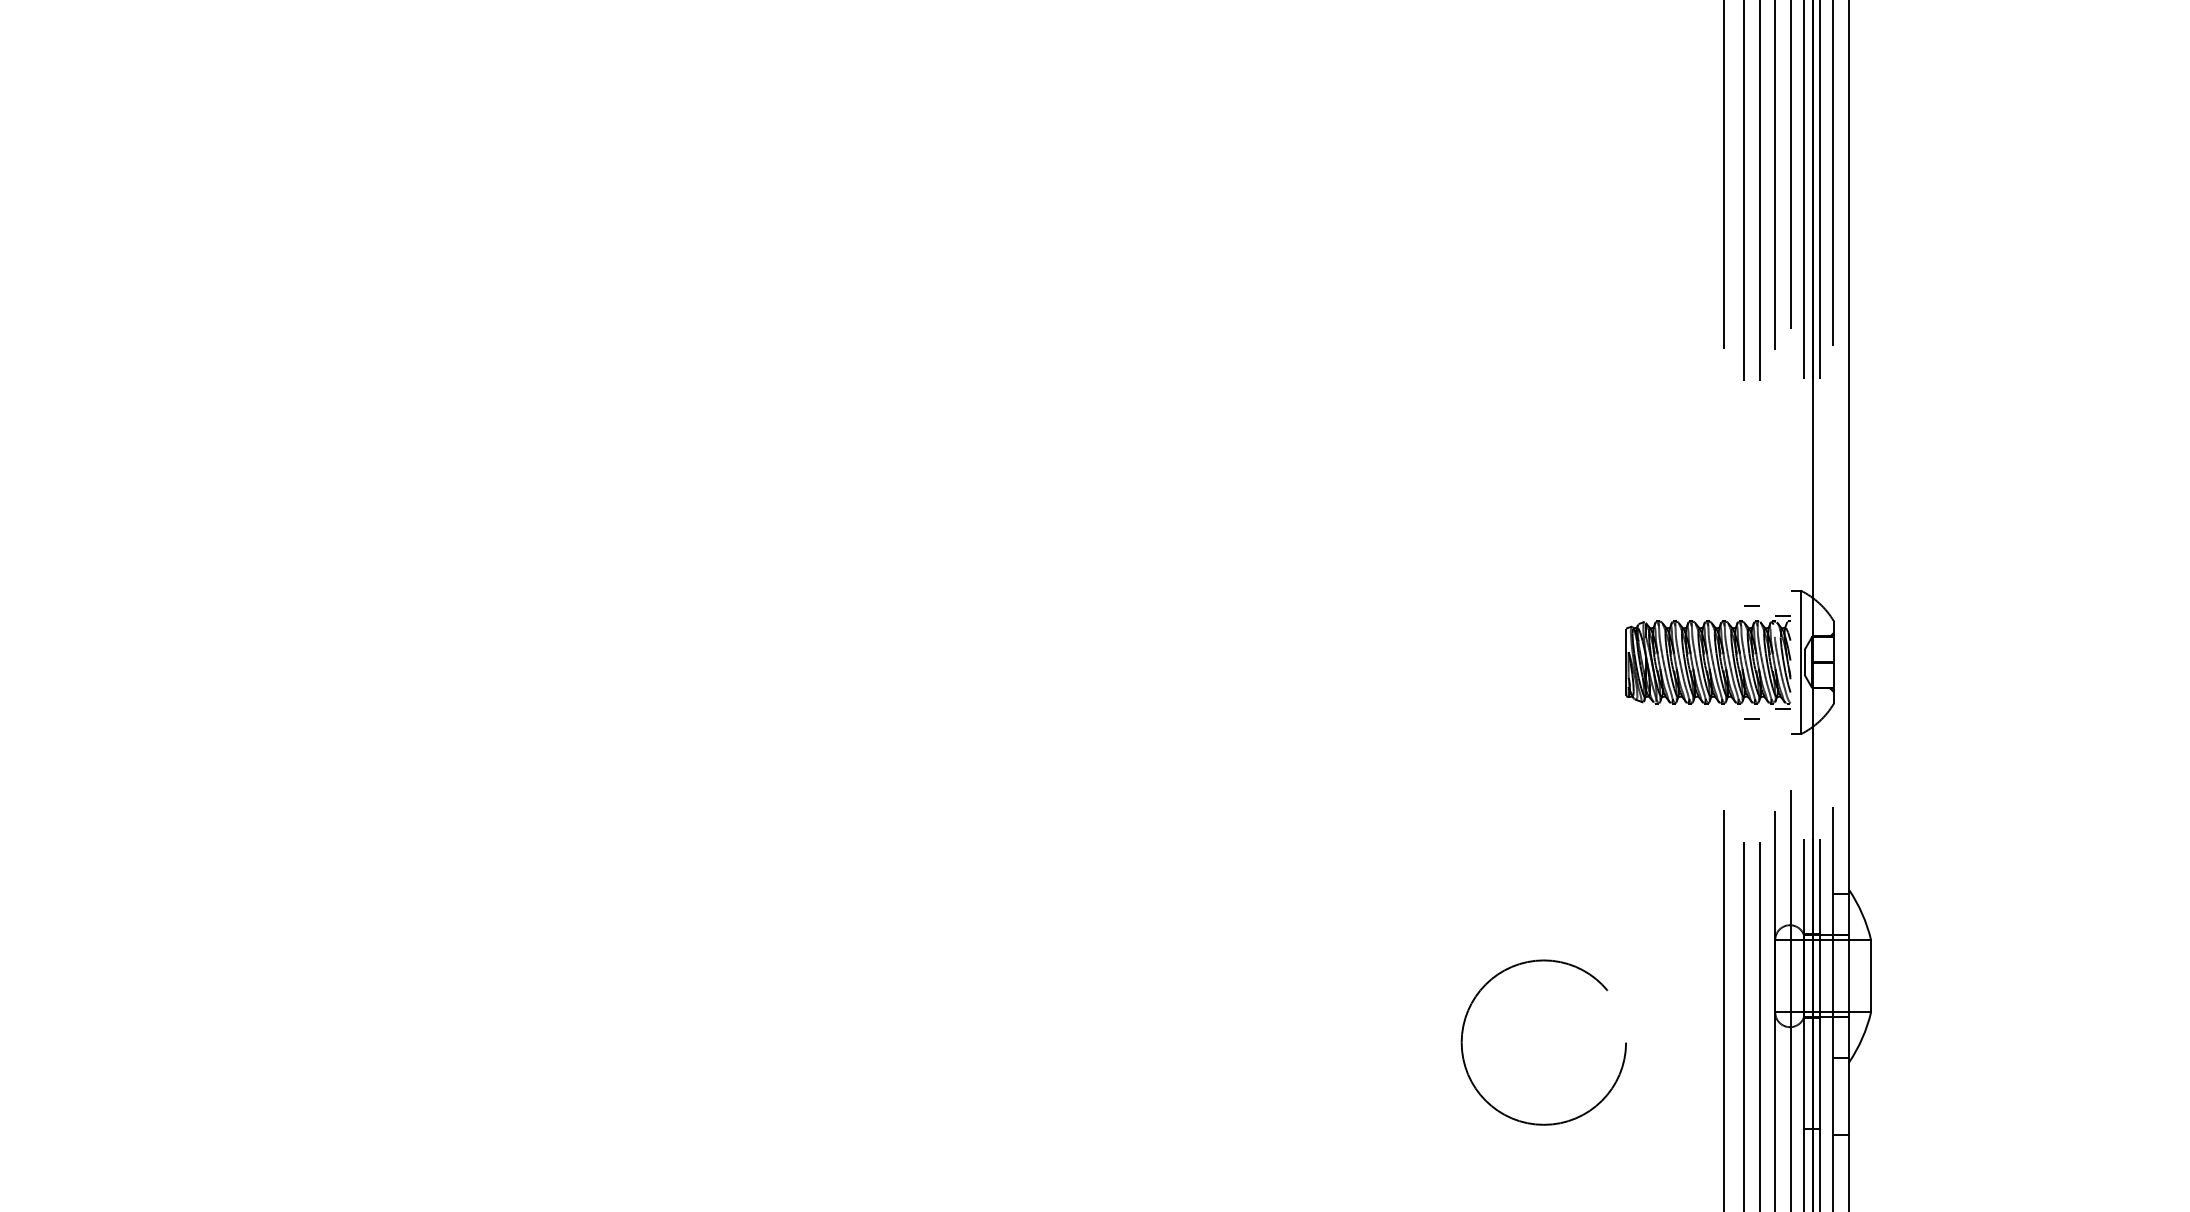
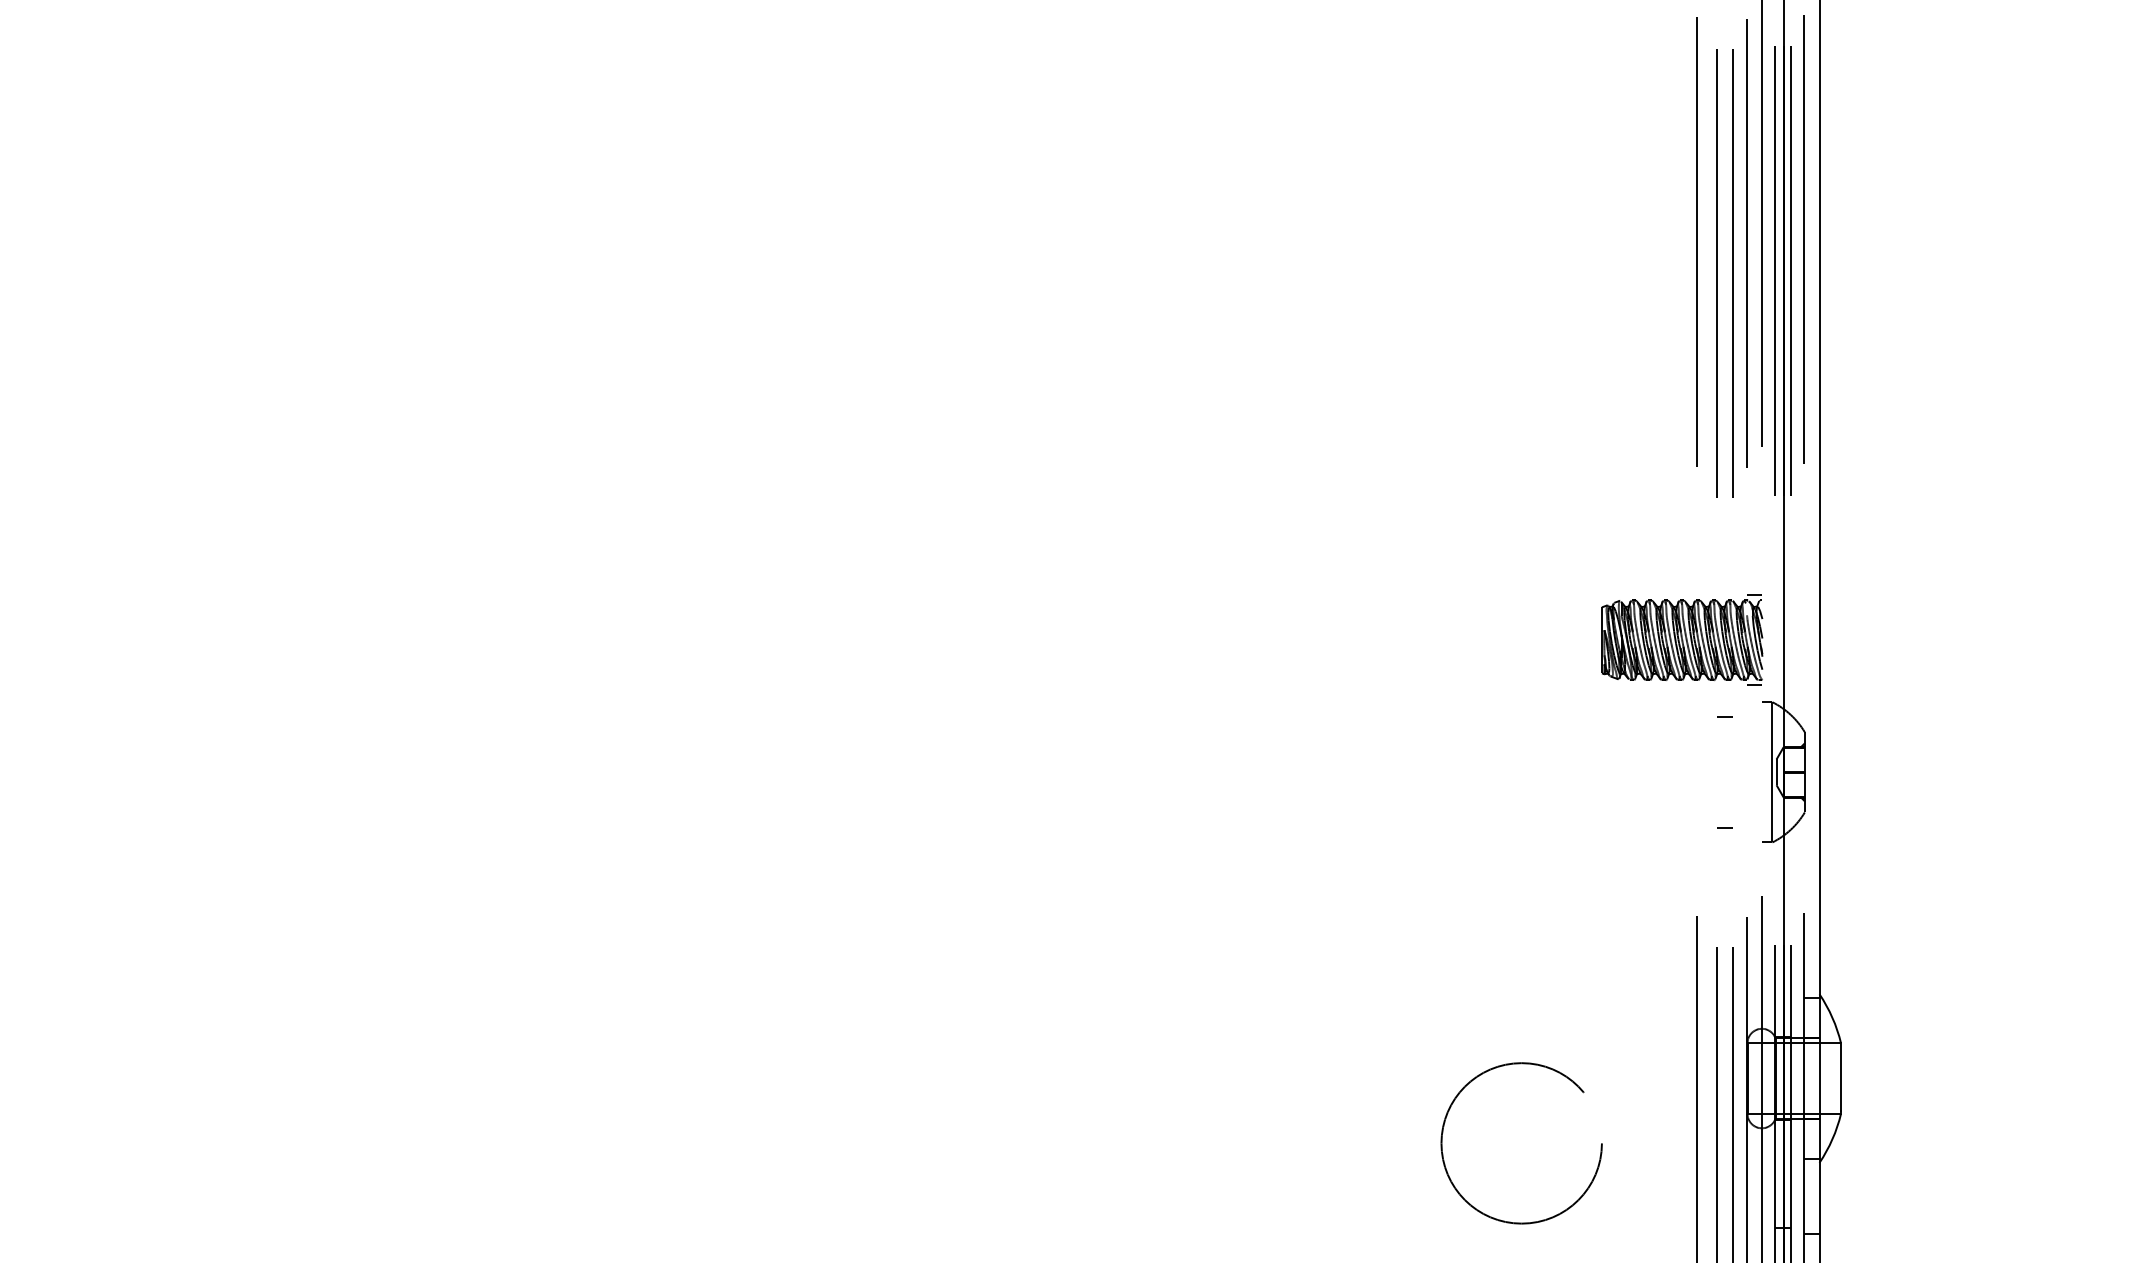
part: (1708, 661) -> (1682, 639), moved

